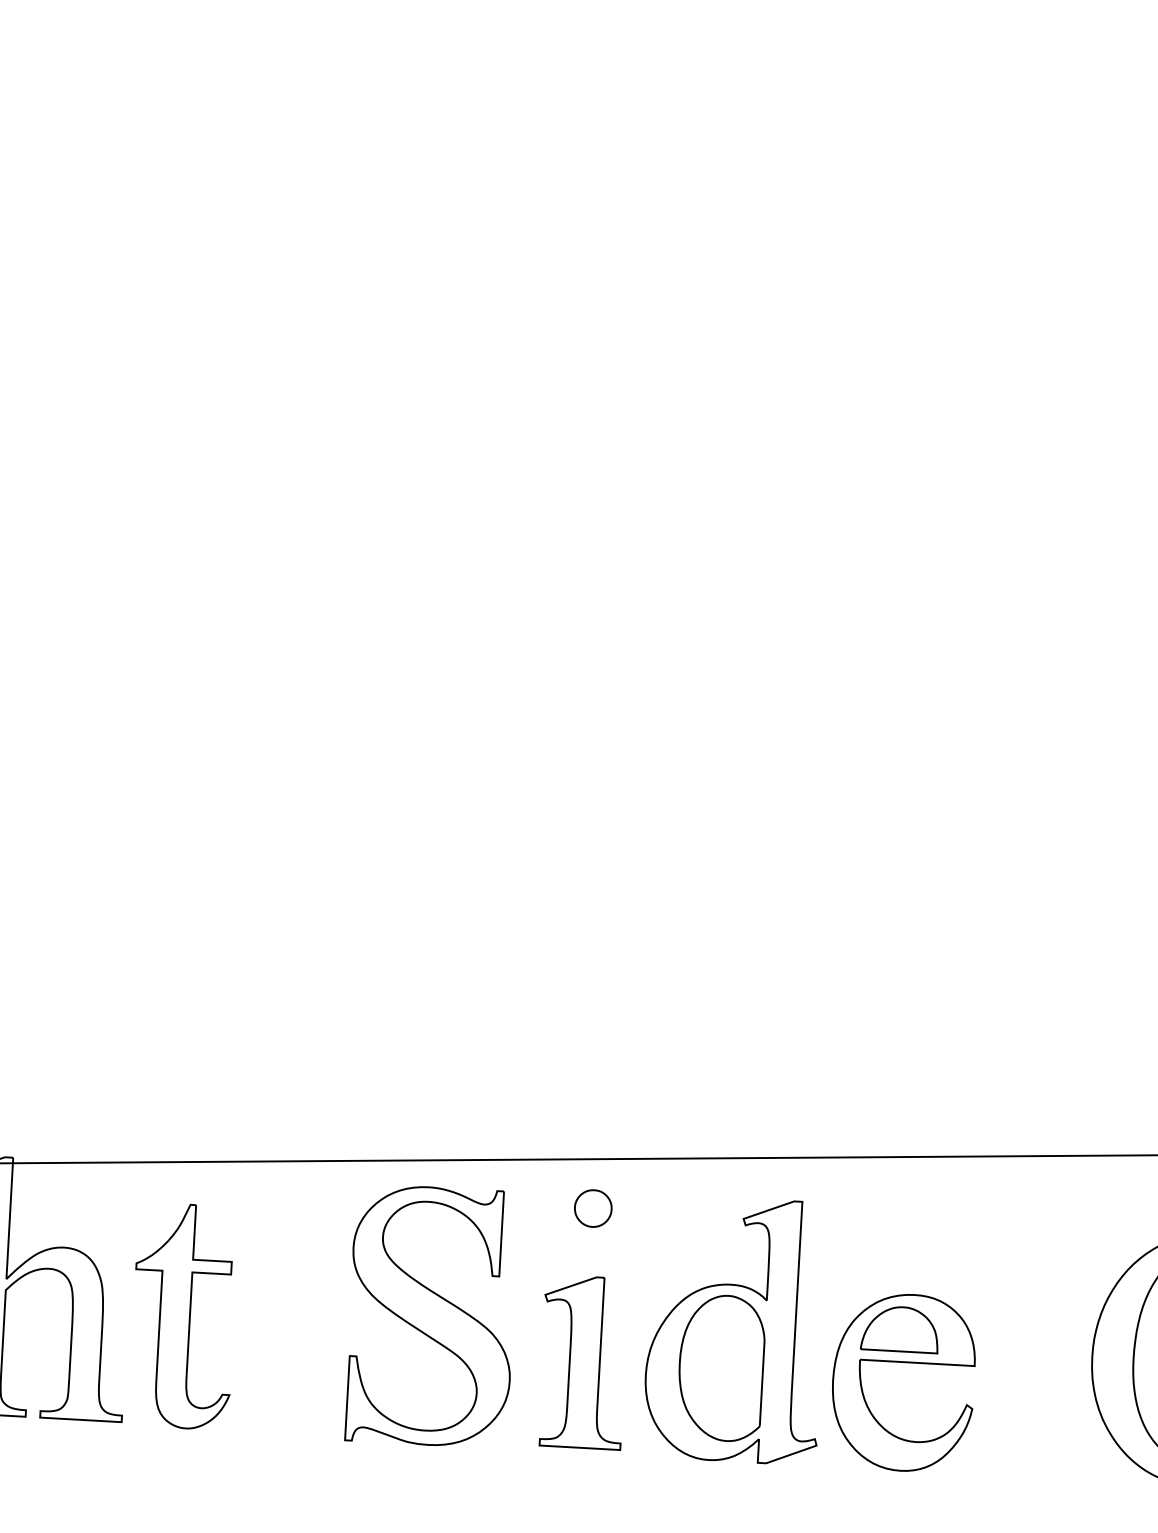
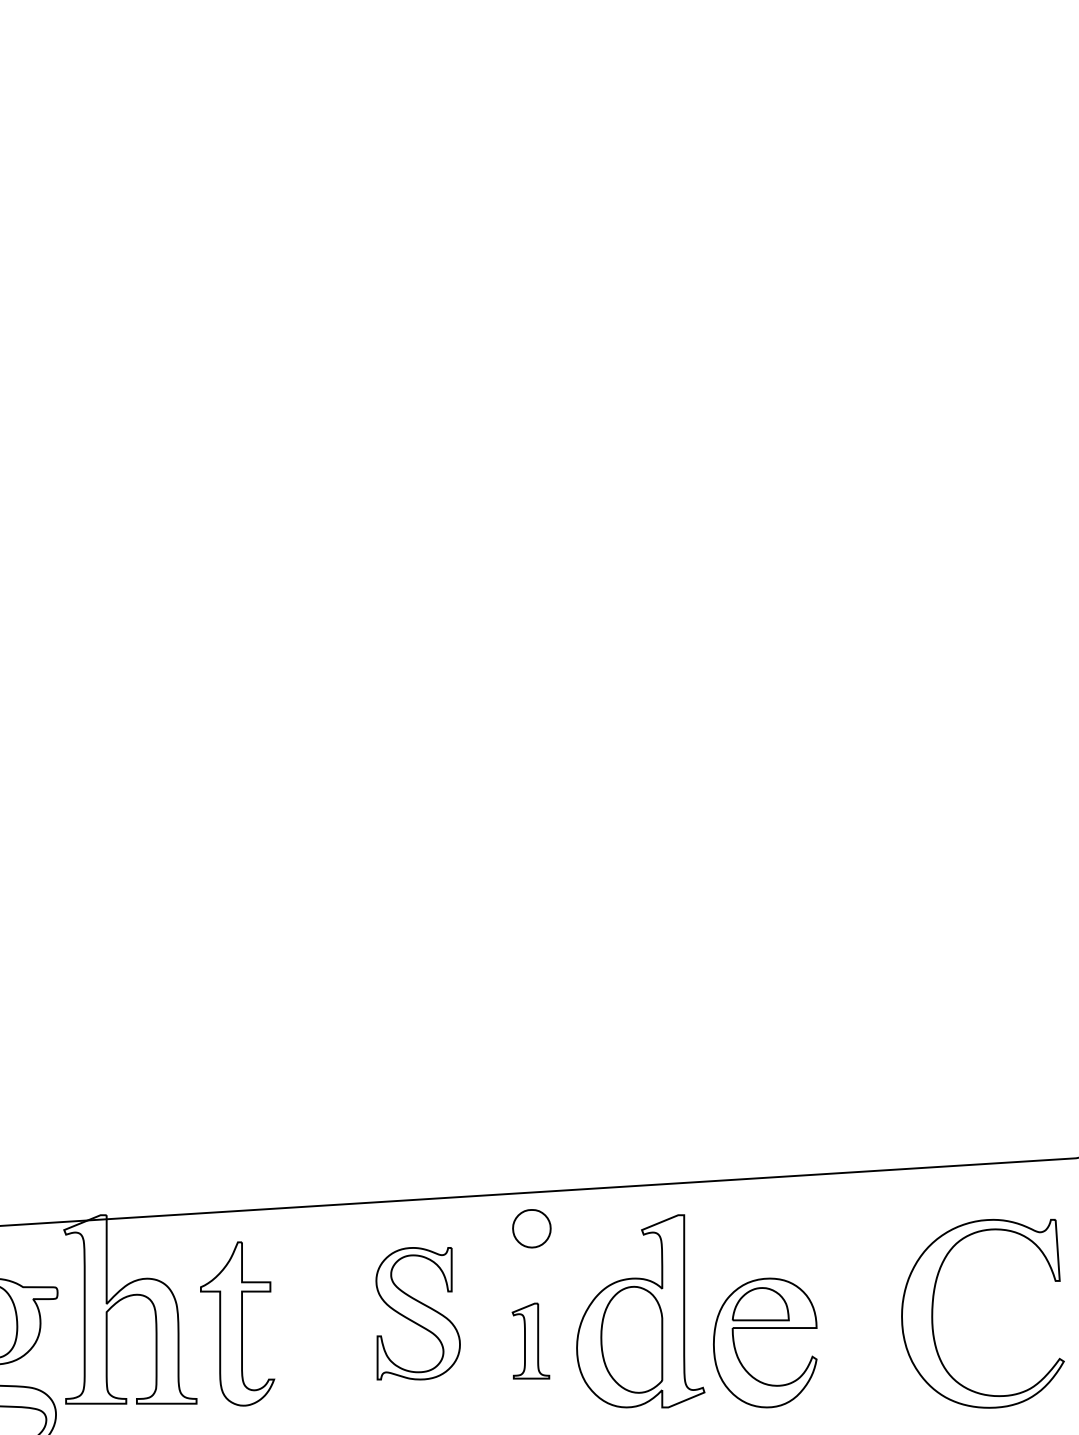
part: (592, 1208) -> (531, 1228), size x1.4
part: (430, 1315) -> (417, 1313), size x0.7
part: (582, 1361) -> (530, 1340), size x0.6

